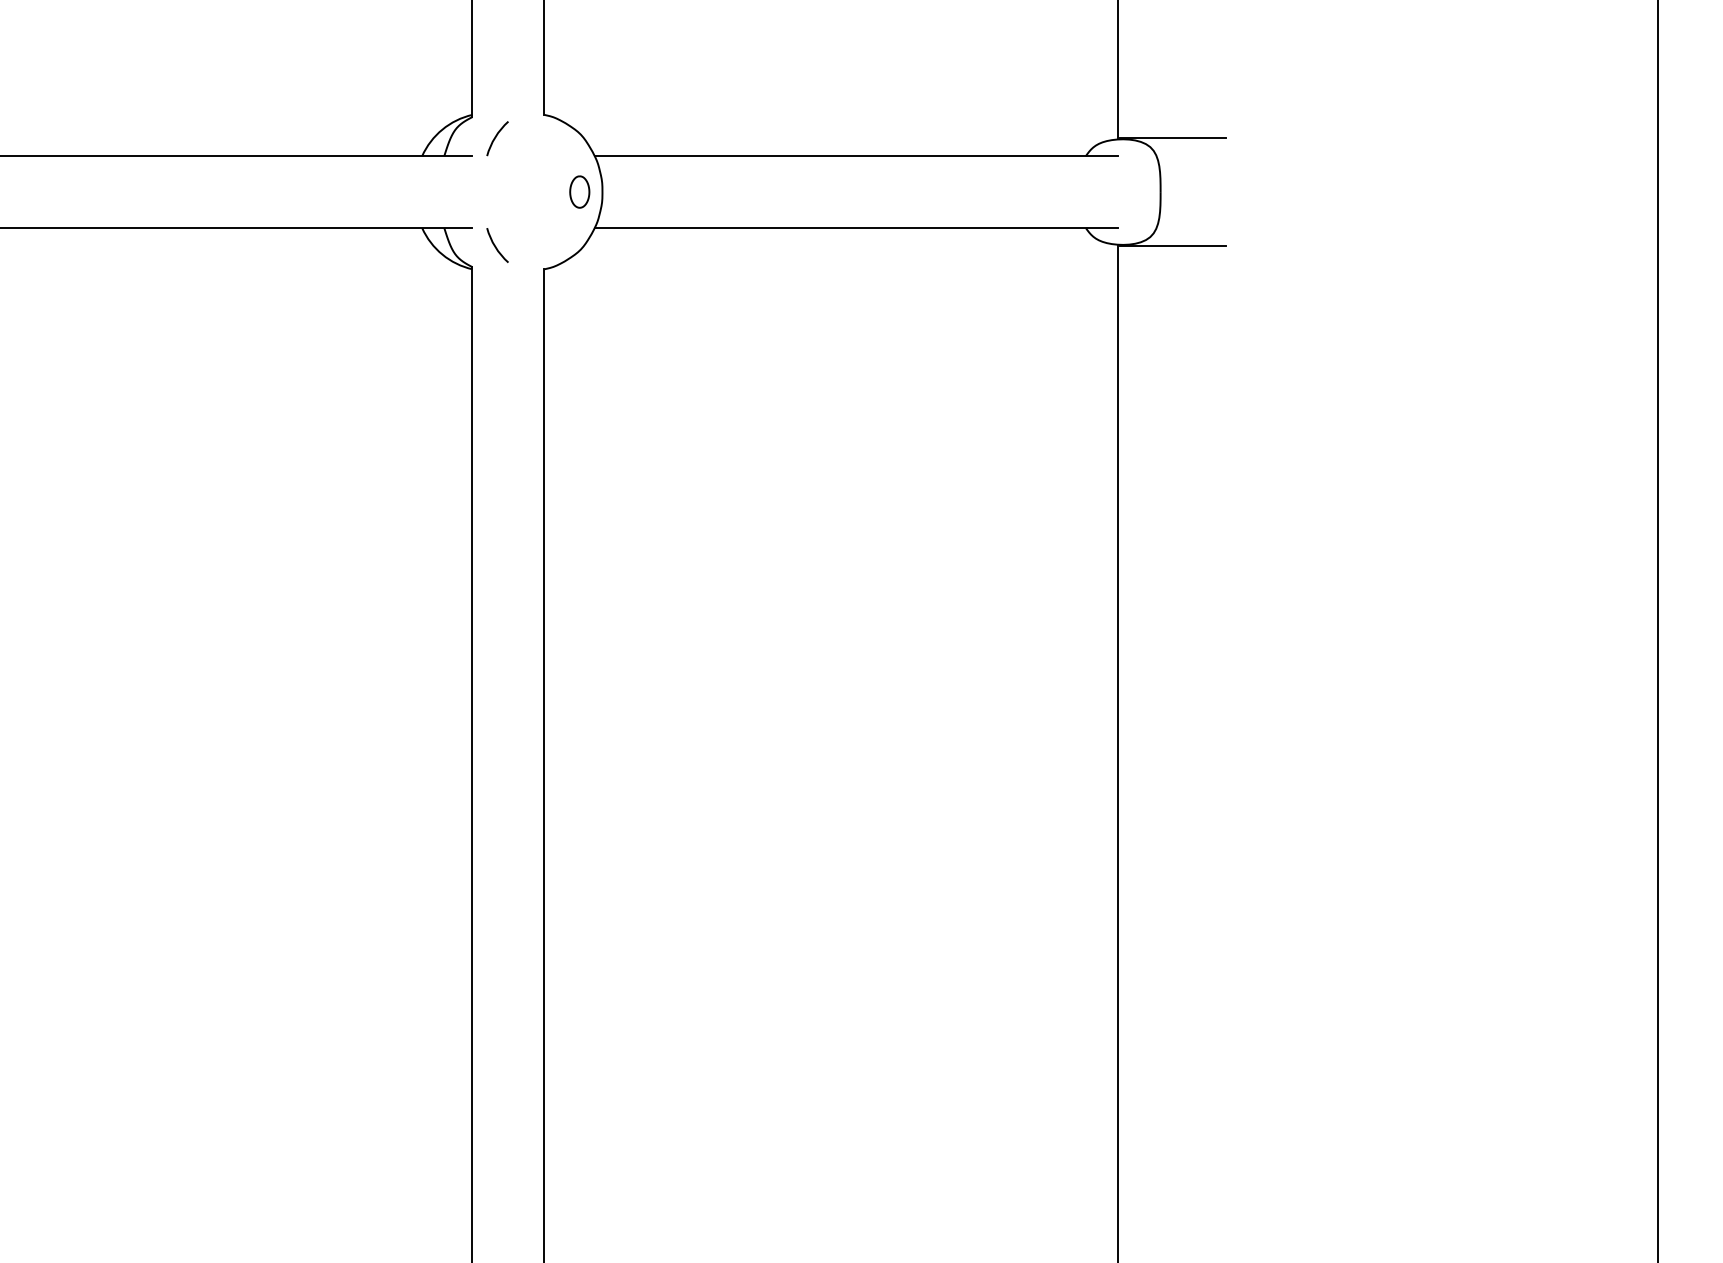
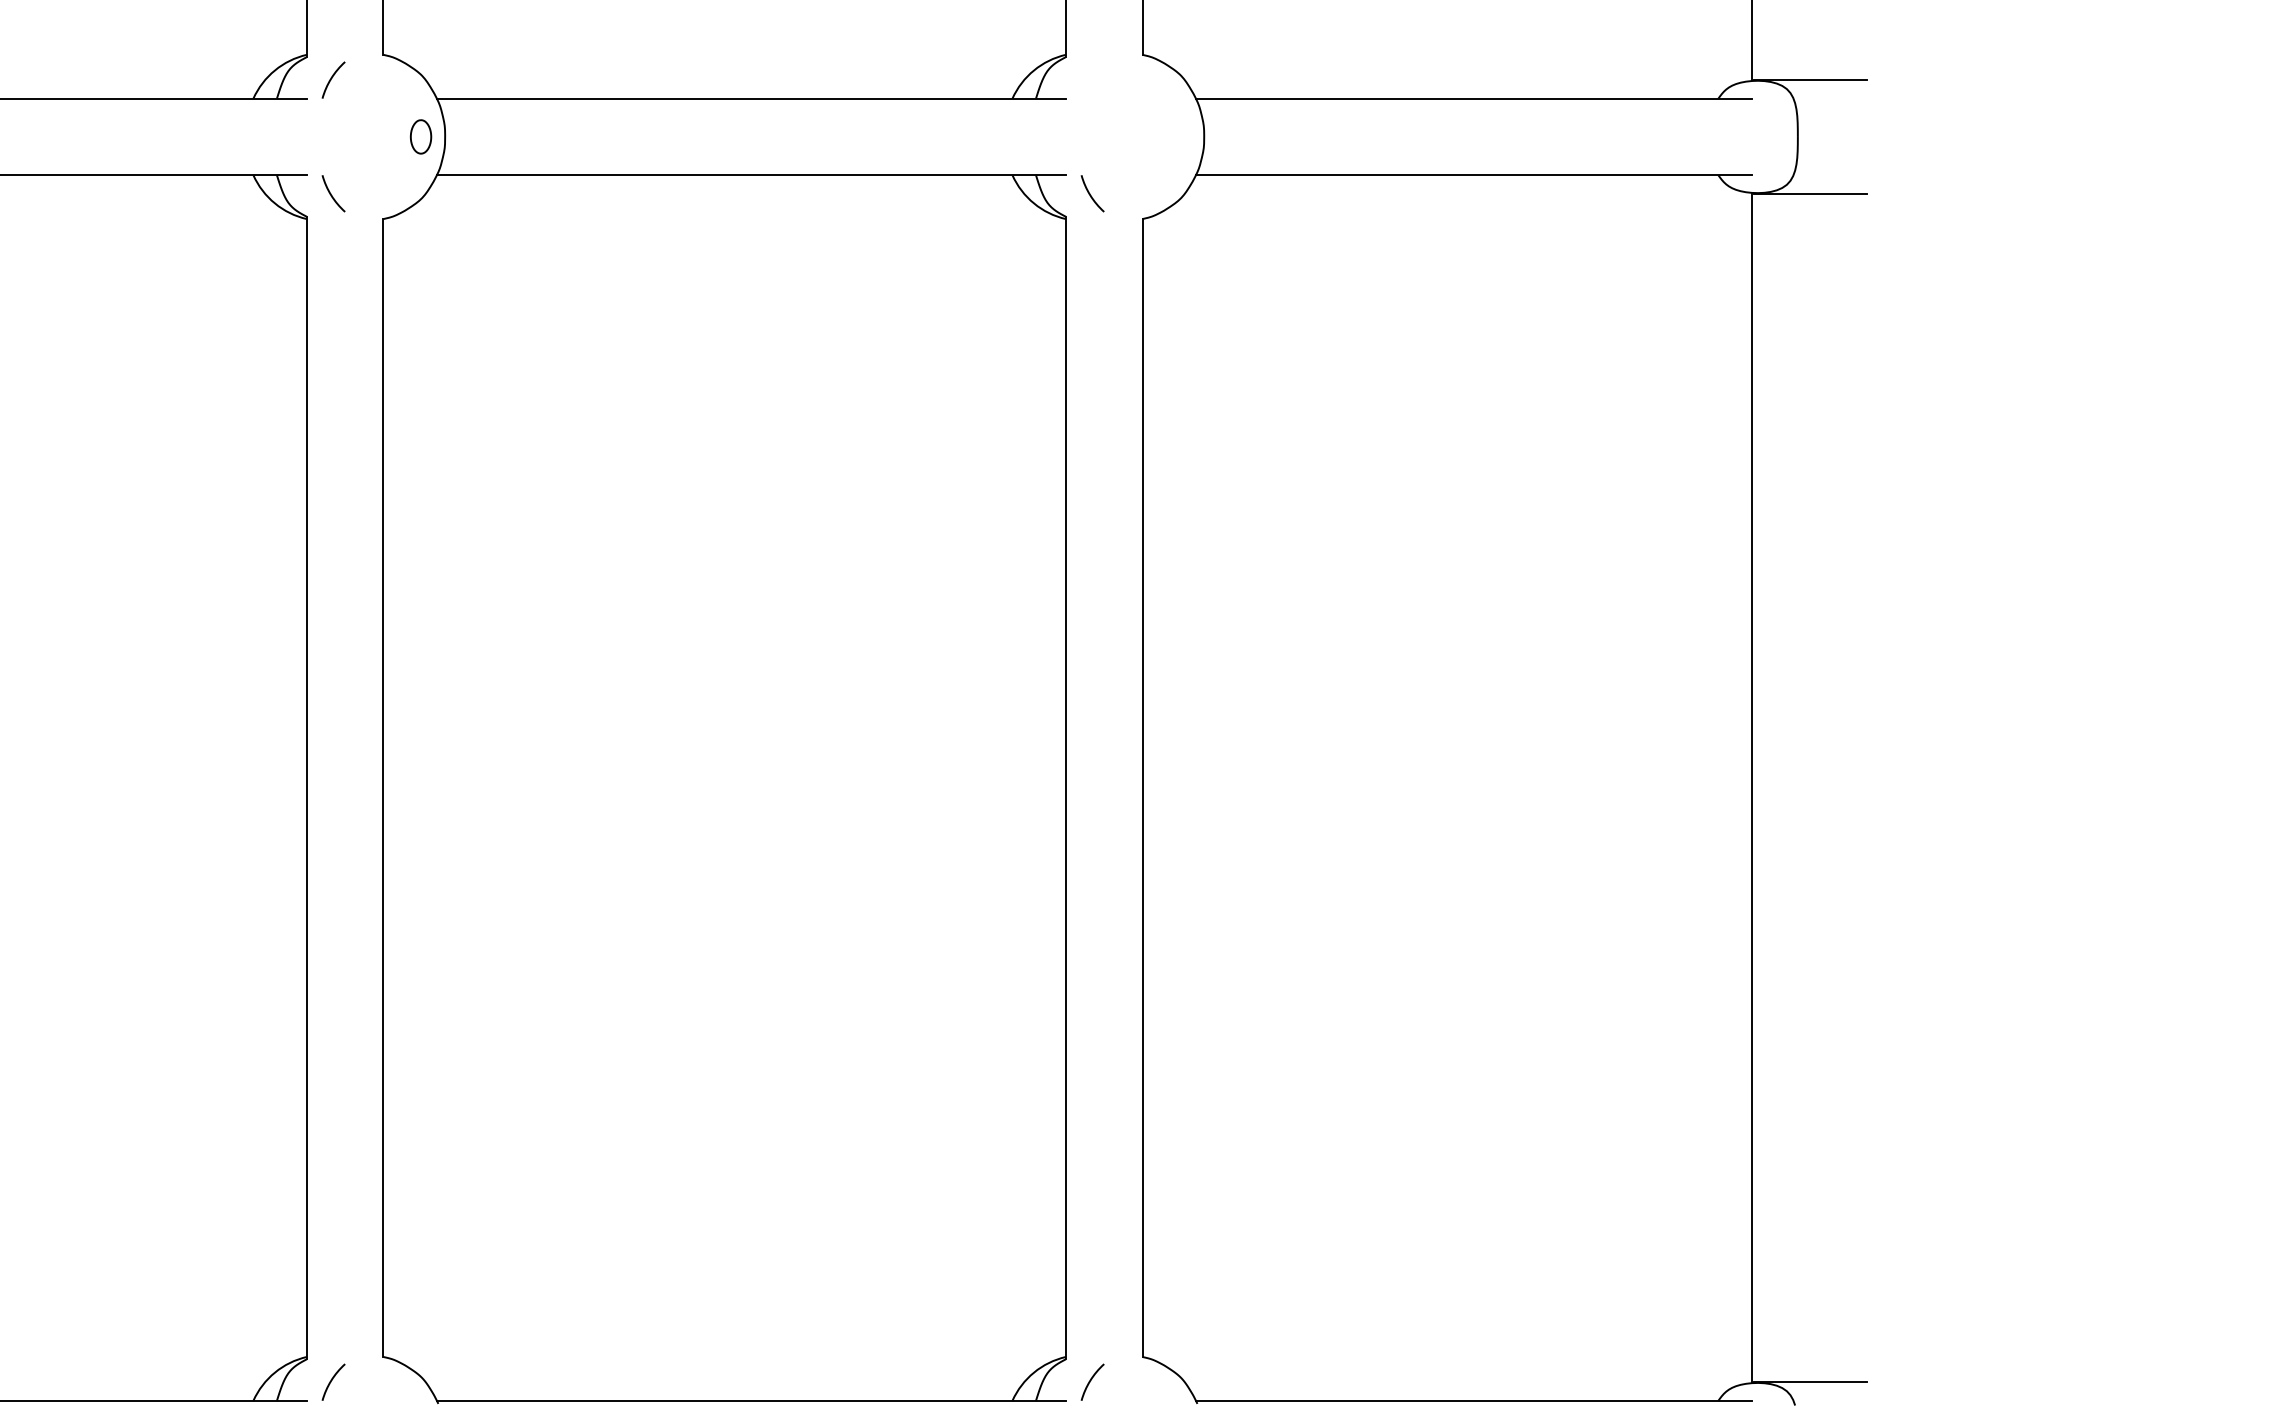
arc: (496, 137) -> (1091, 78), removed
part: (580, 191) -> (1180, 136), removed

